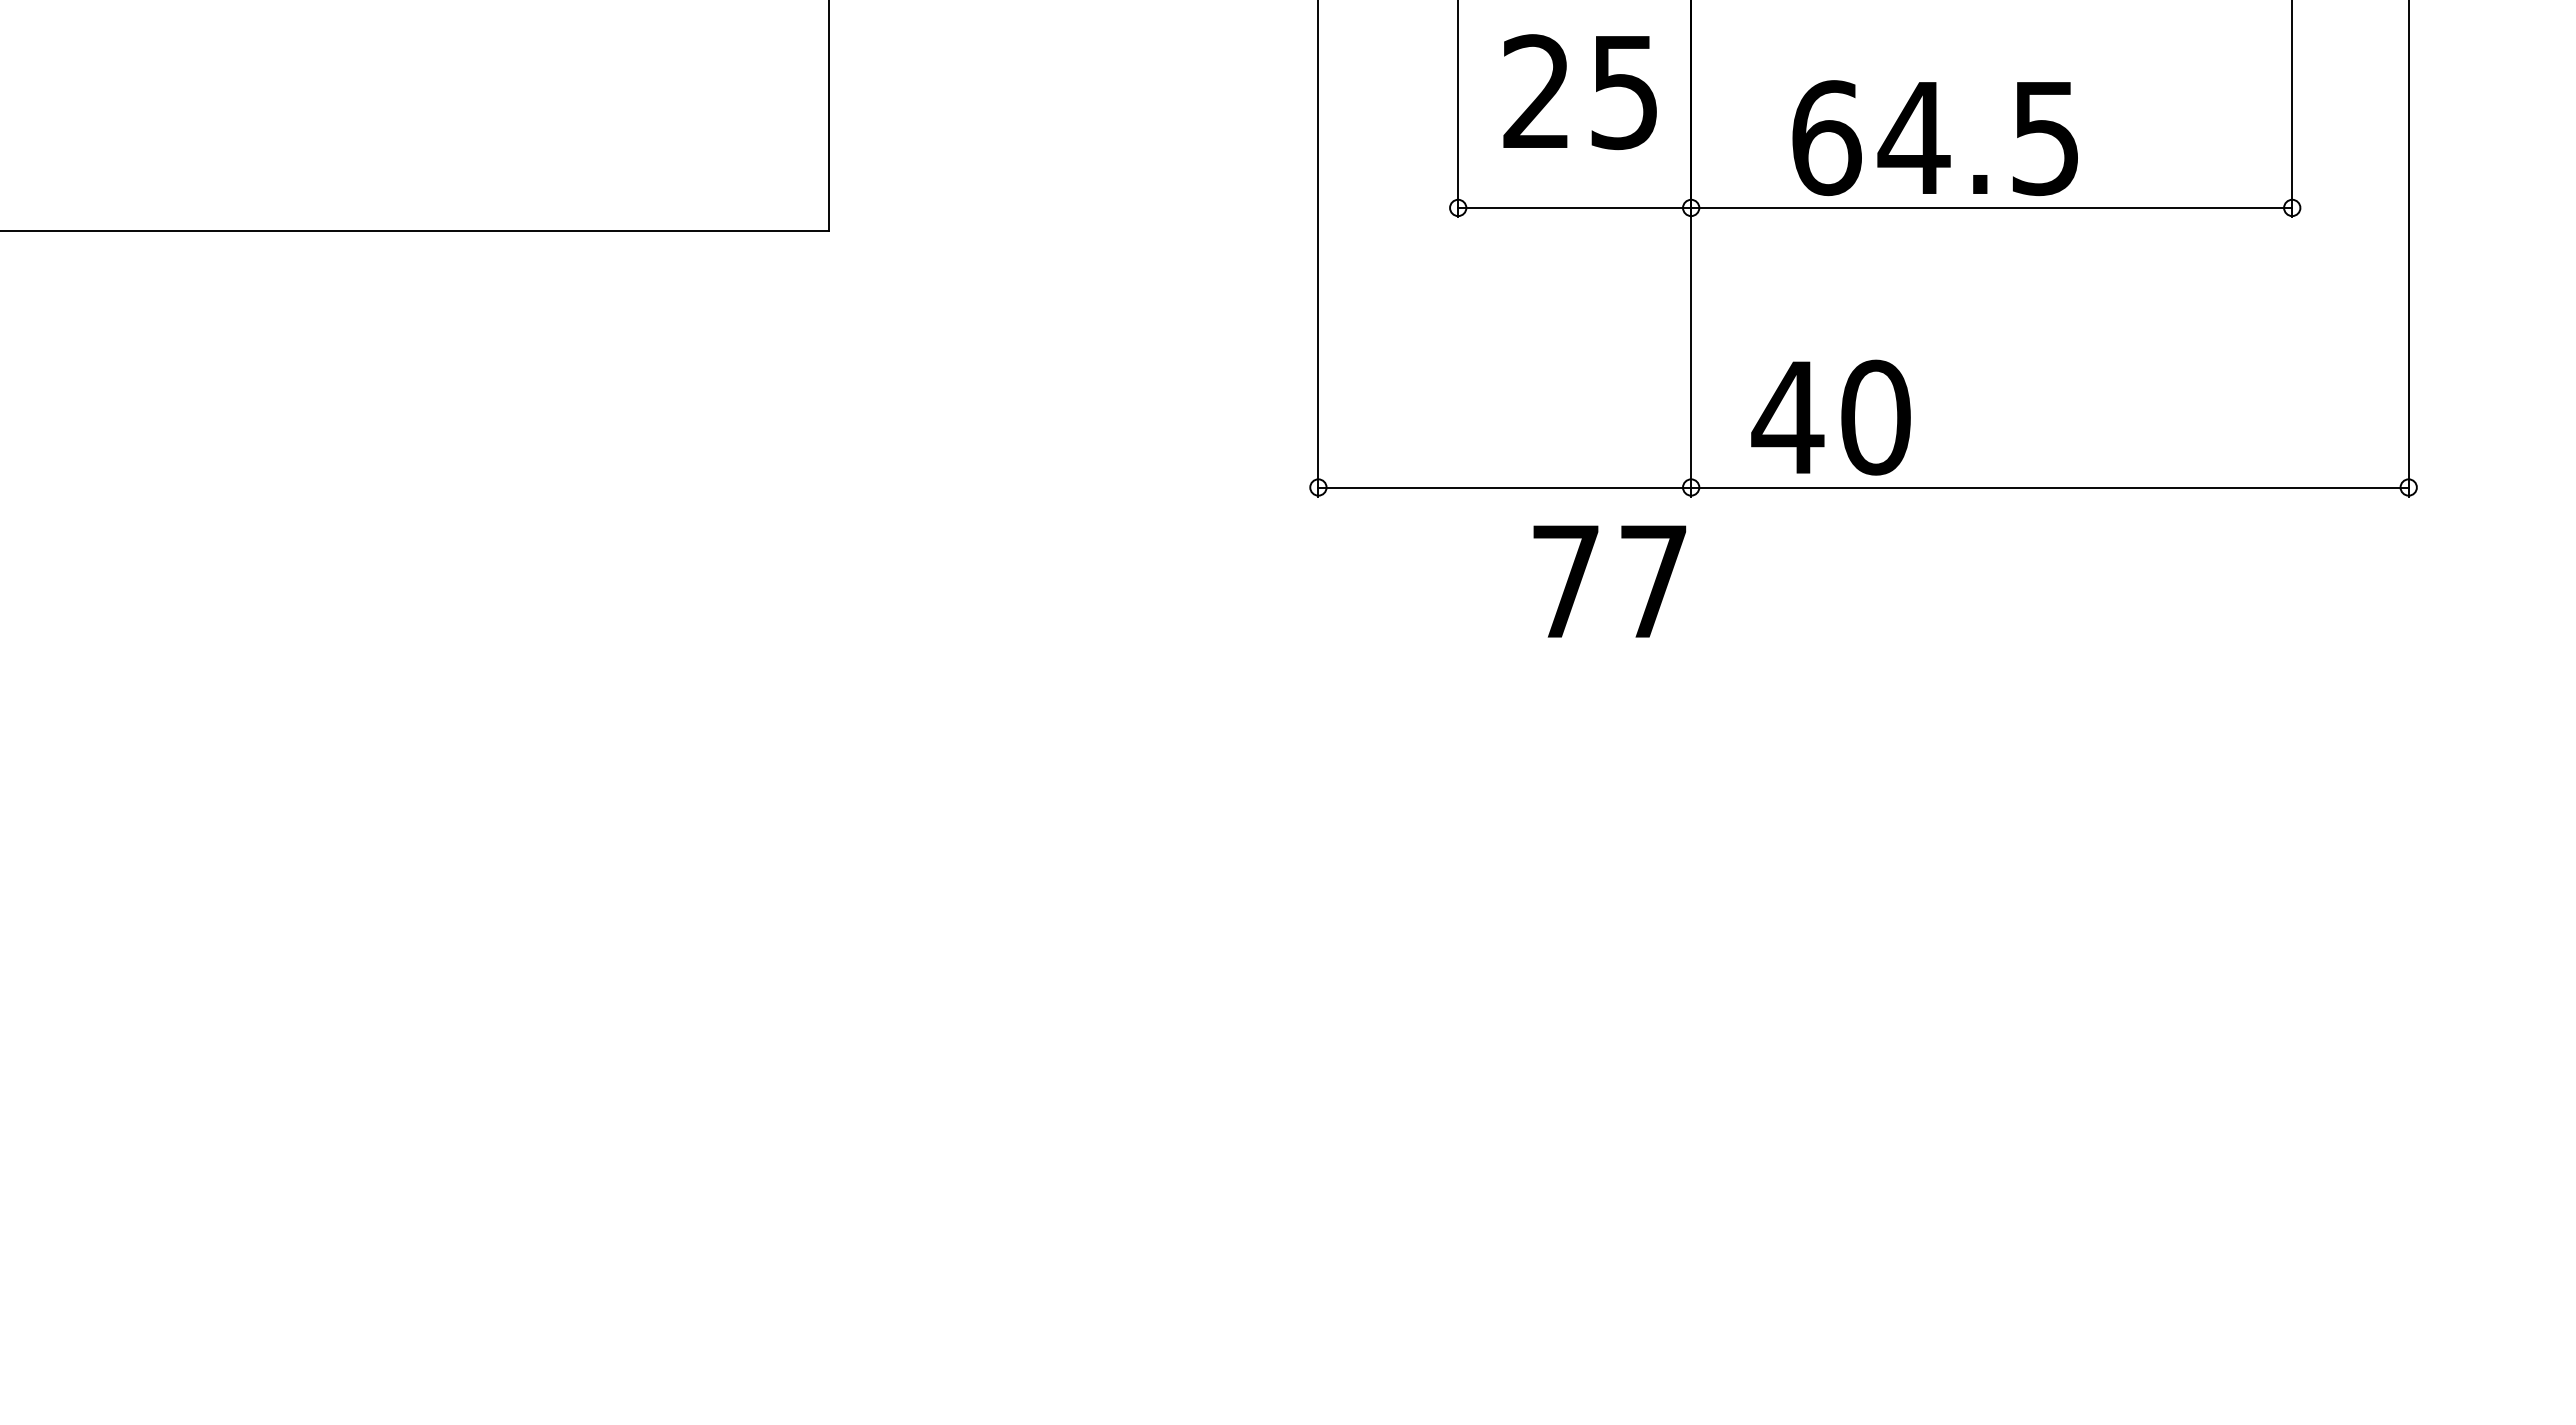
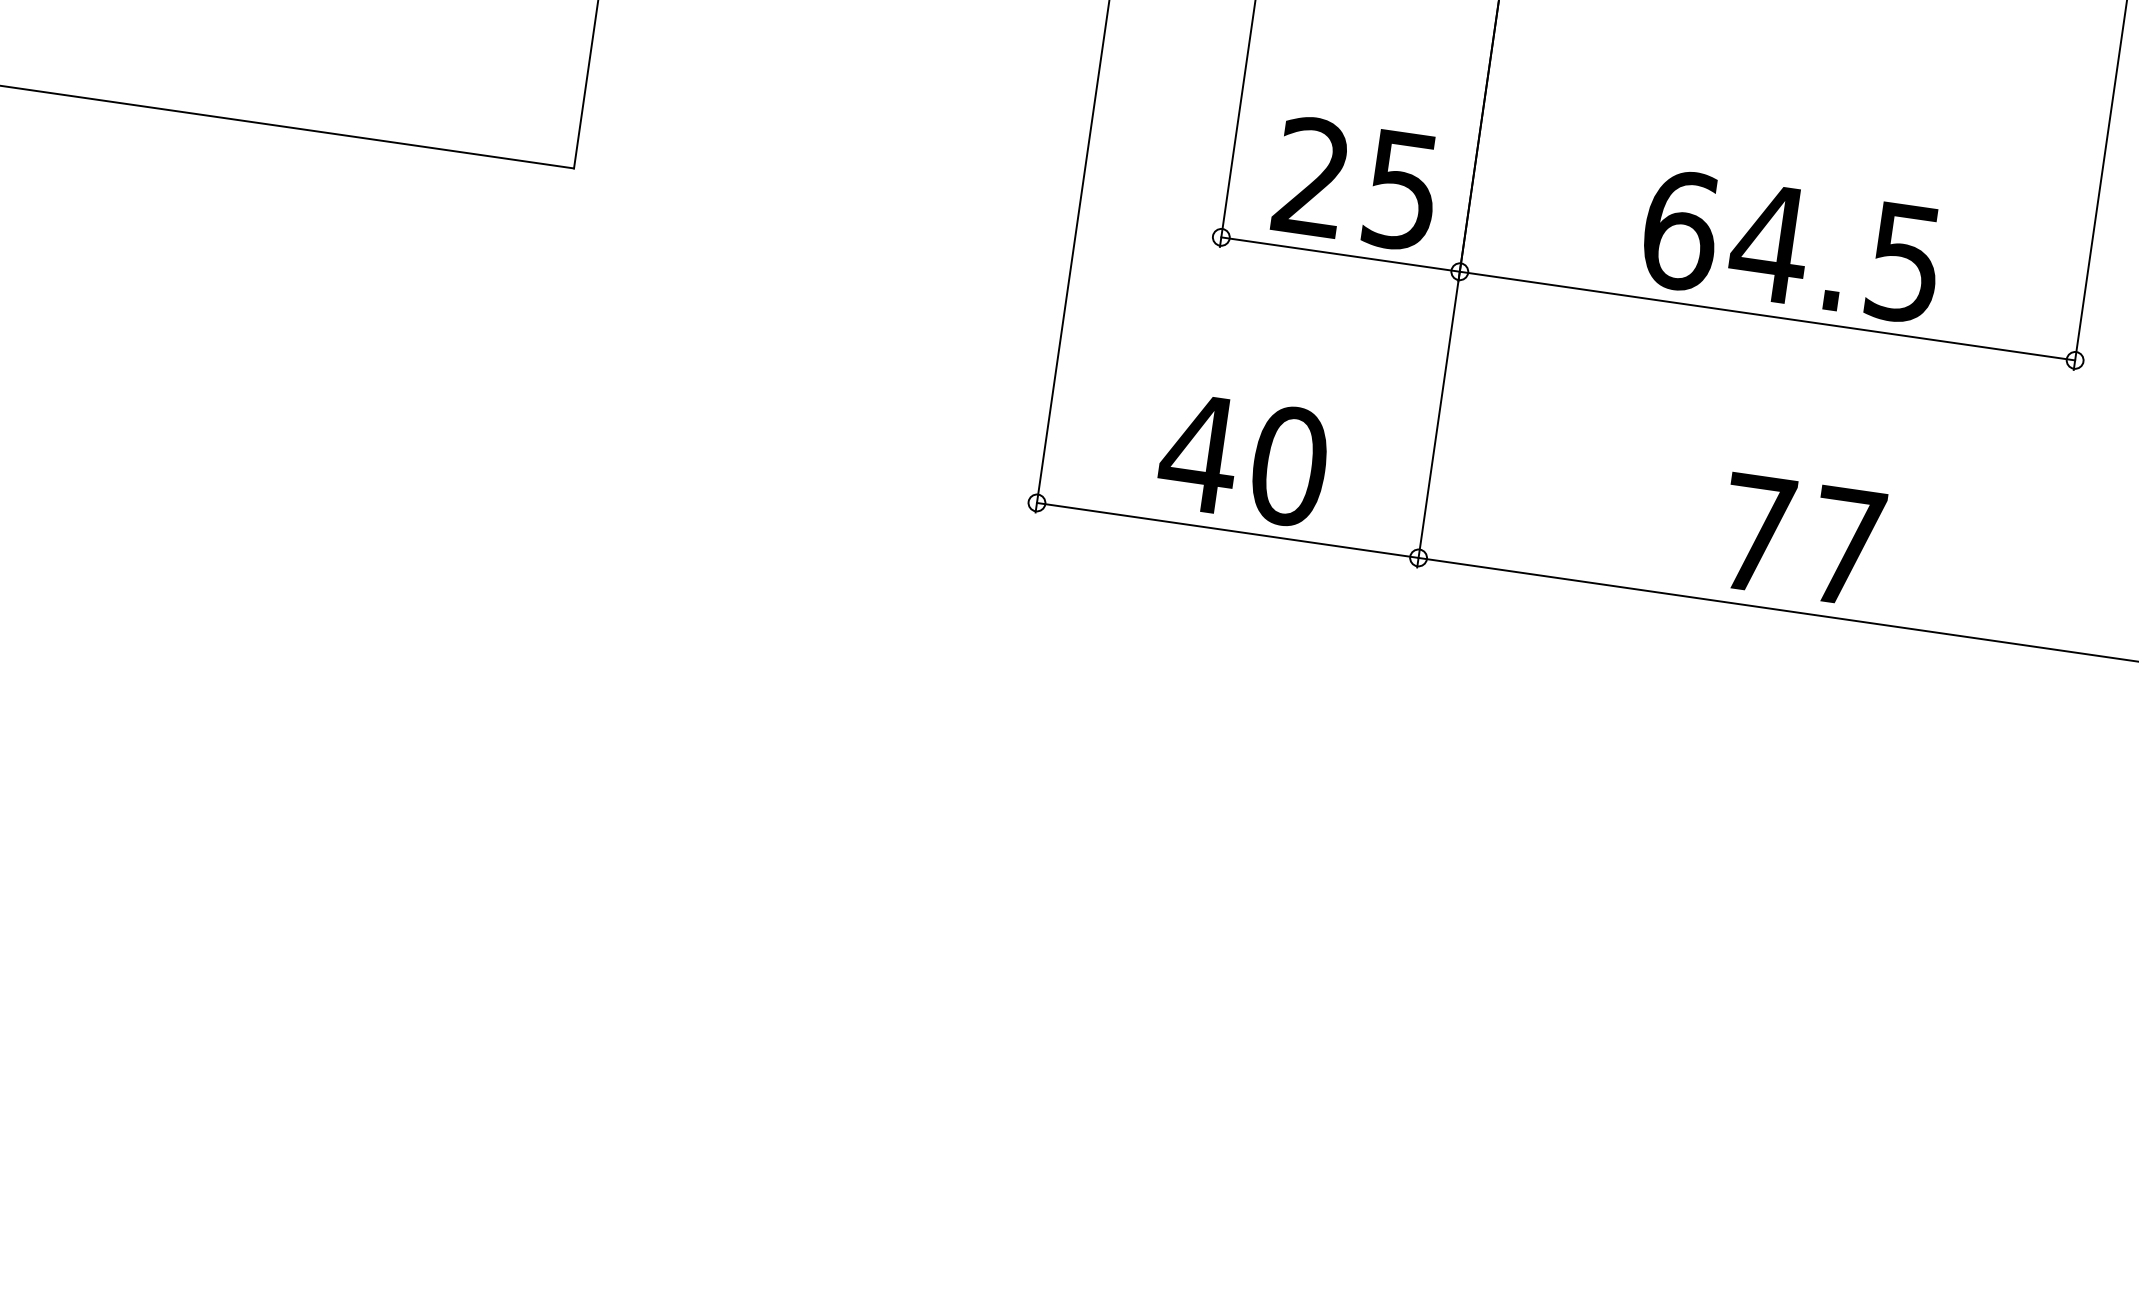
text: (1579, 92) -> (1355, 184), moved
text: (1934, 138) -> (1790, 246), moved
text: (1830, 417) -> (1242, 459), moved
text: (1609, 581) -> (1801, 540), moved

